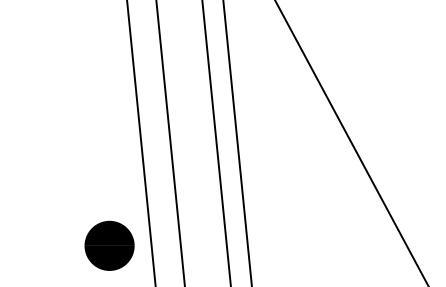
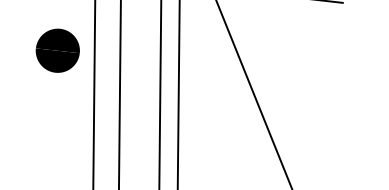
part: (90, 53) -> (57, 50), added

